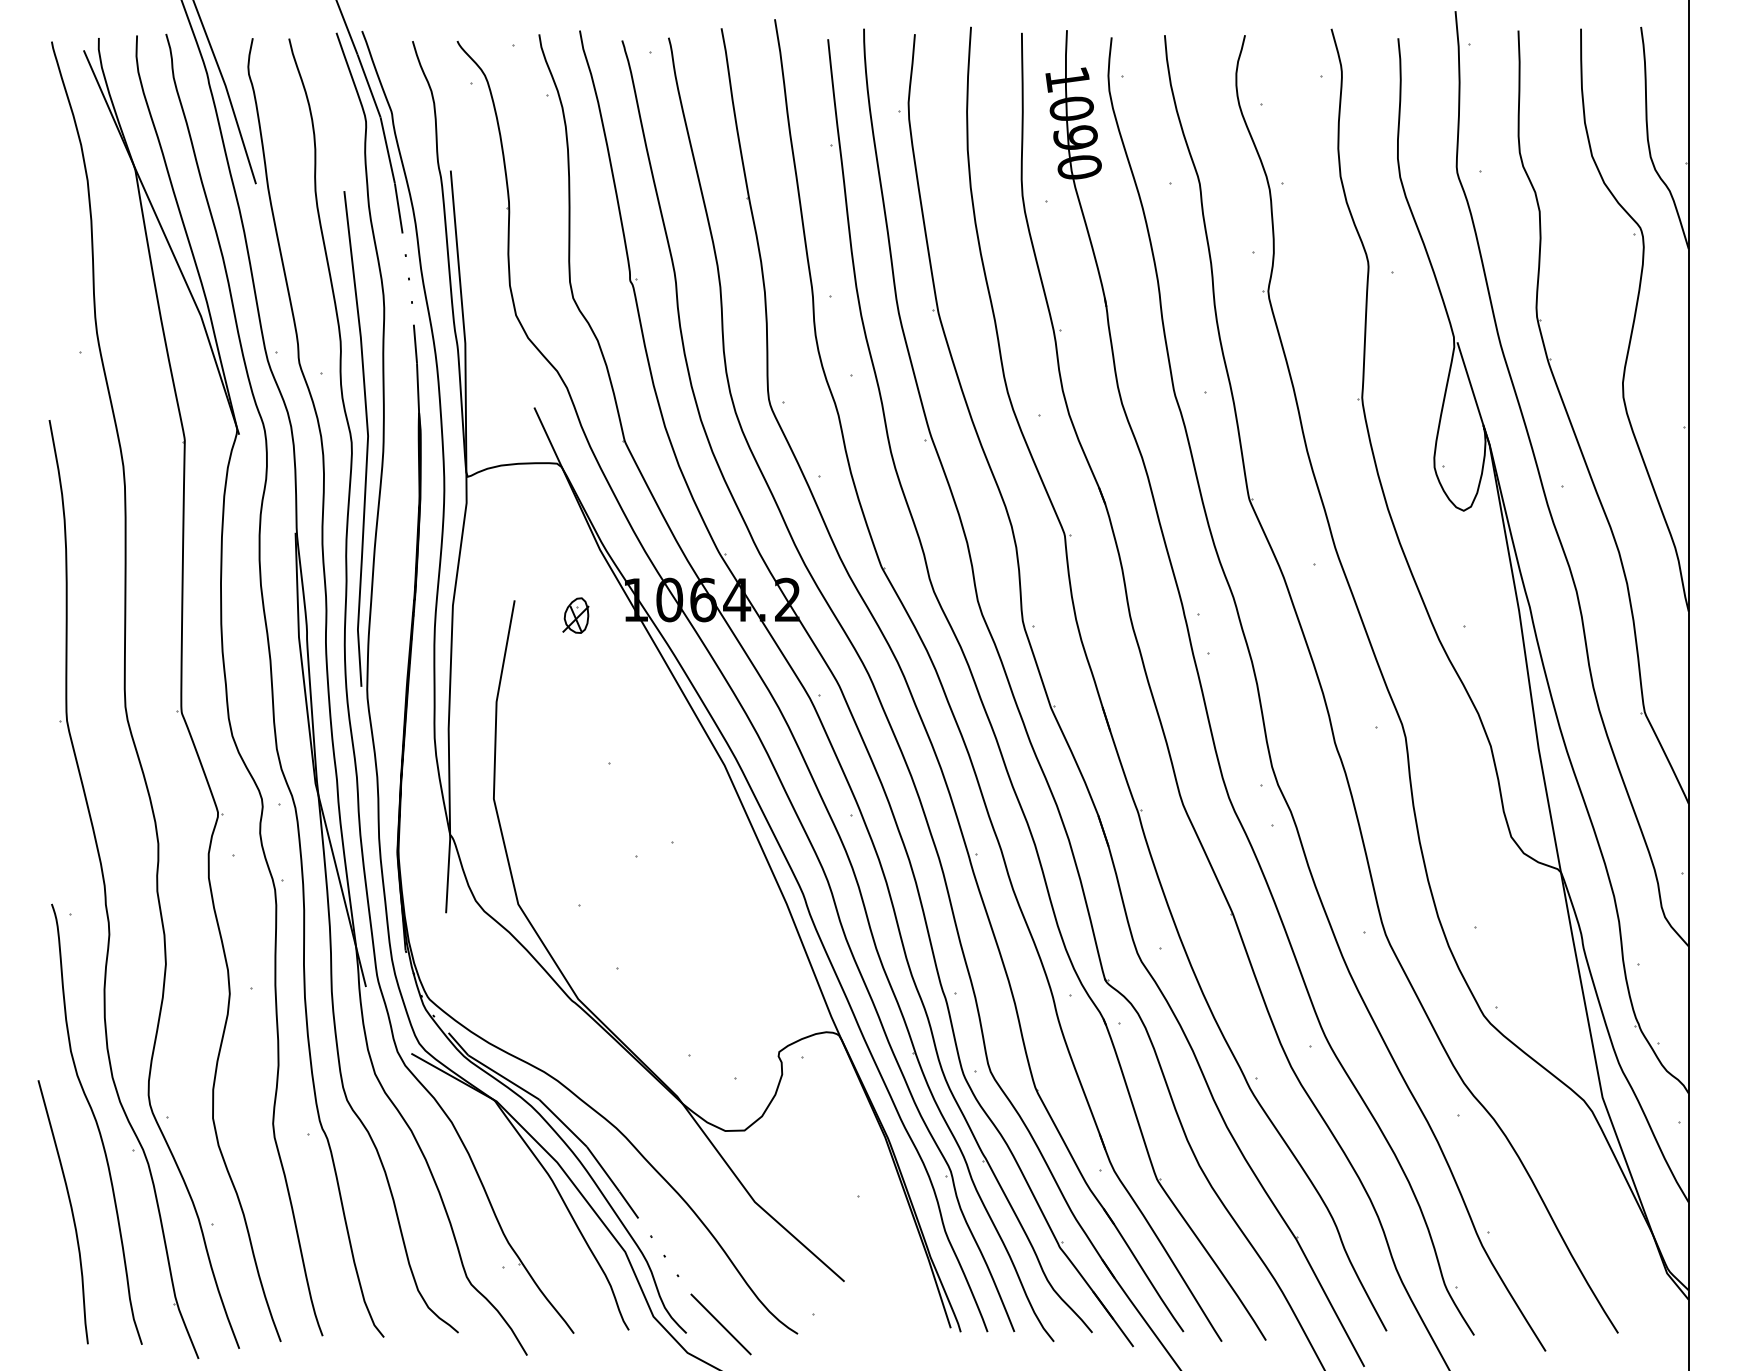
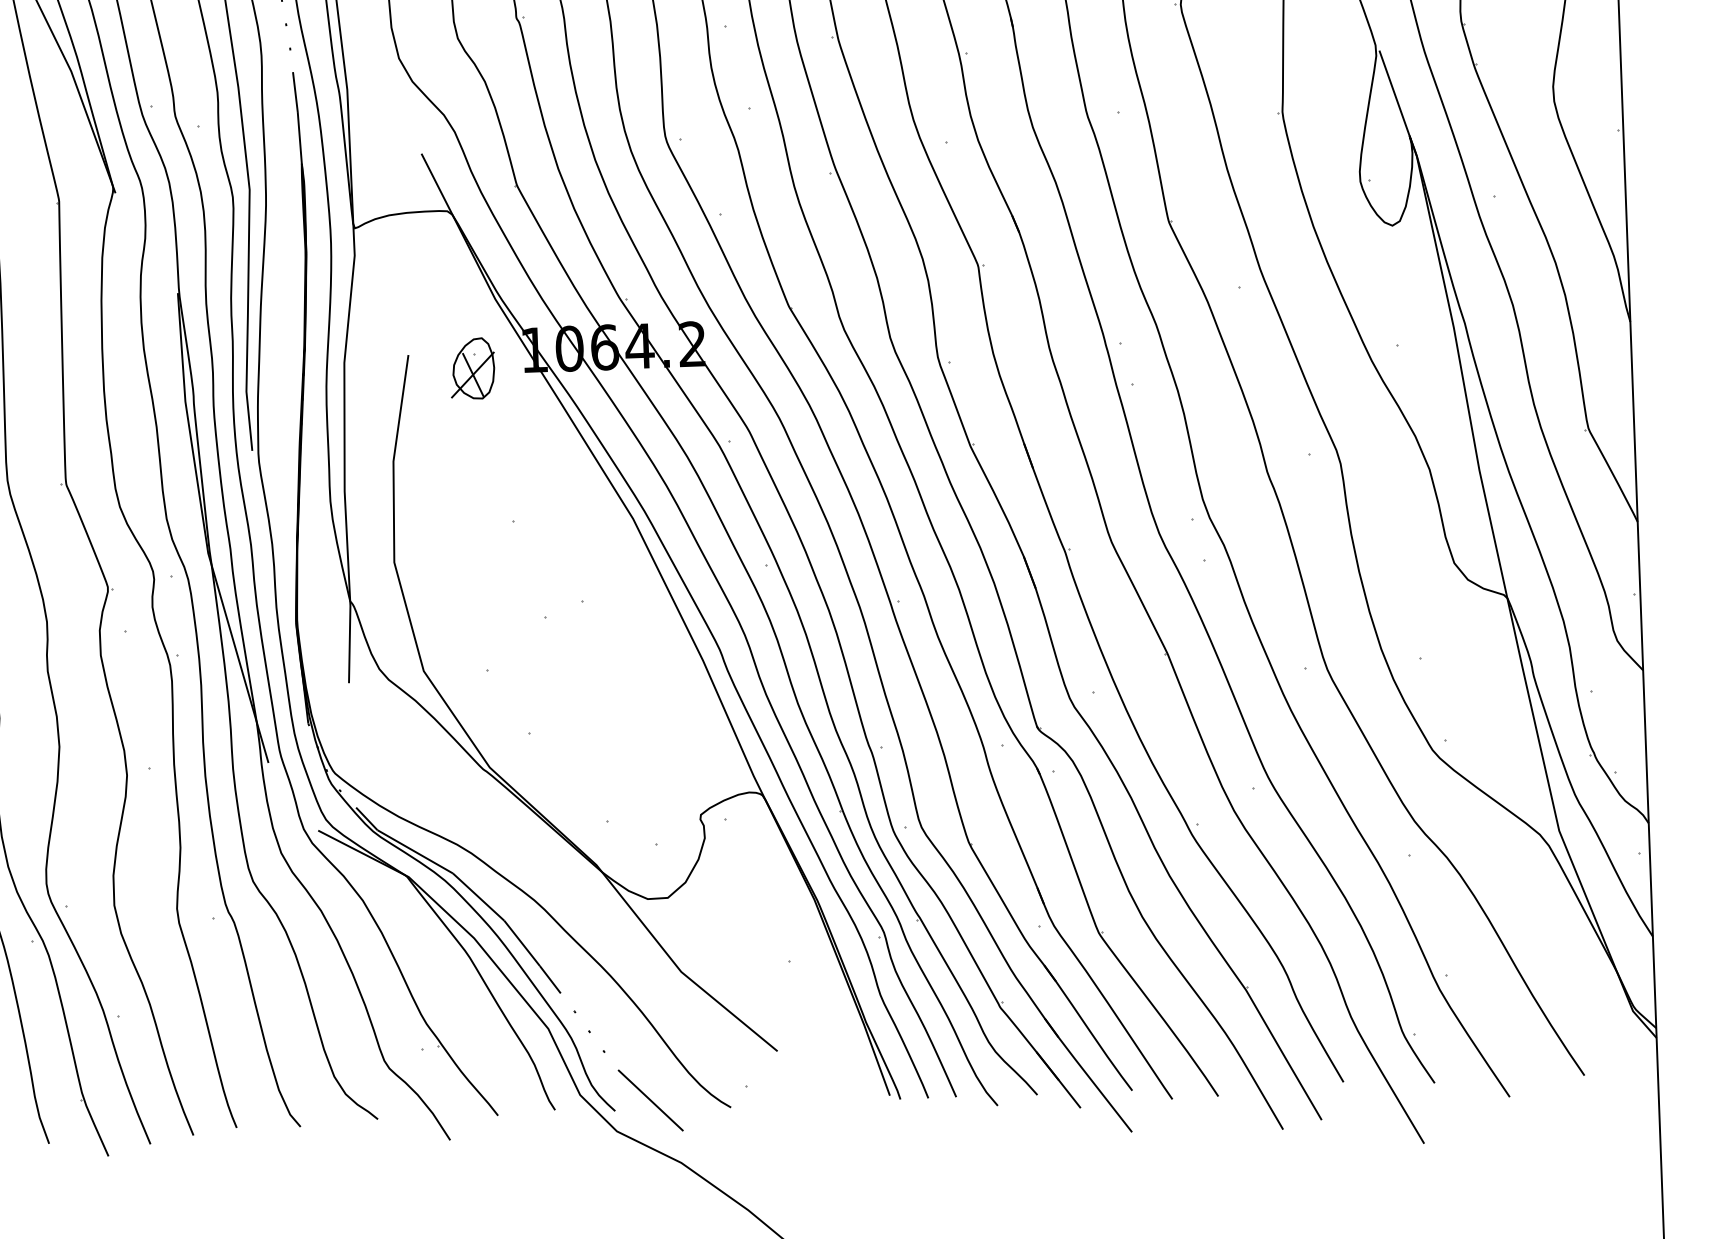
part: (575, 615) -> (472, 368), size x1.67

